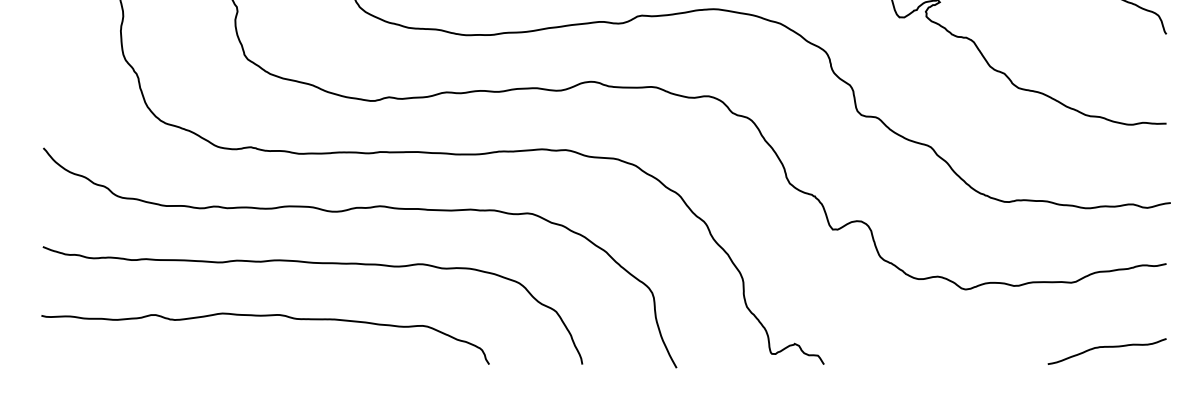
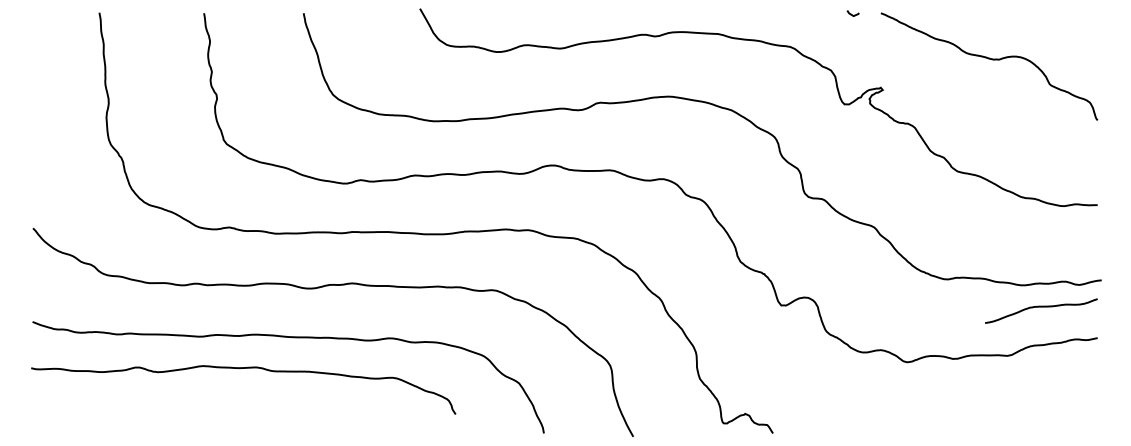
curve: (261, 317) -> (239, 369), moved
curve: (1107, 347) -> (1041, 307), moved

